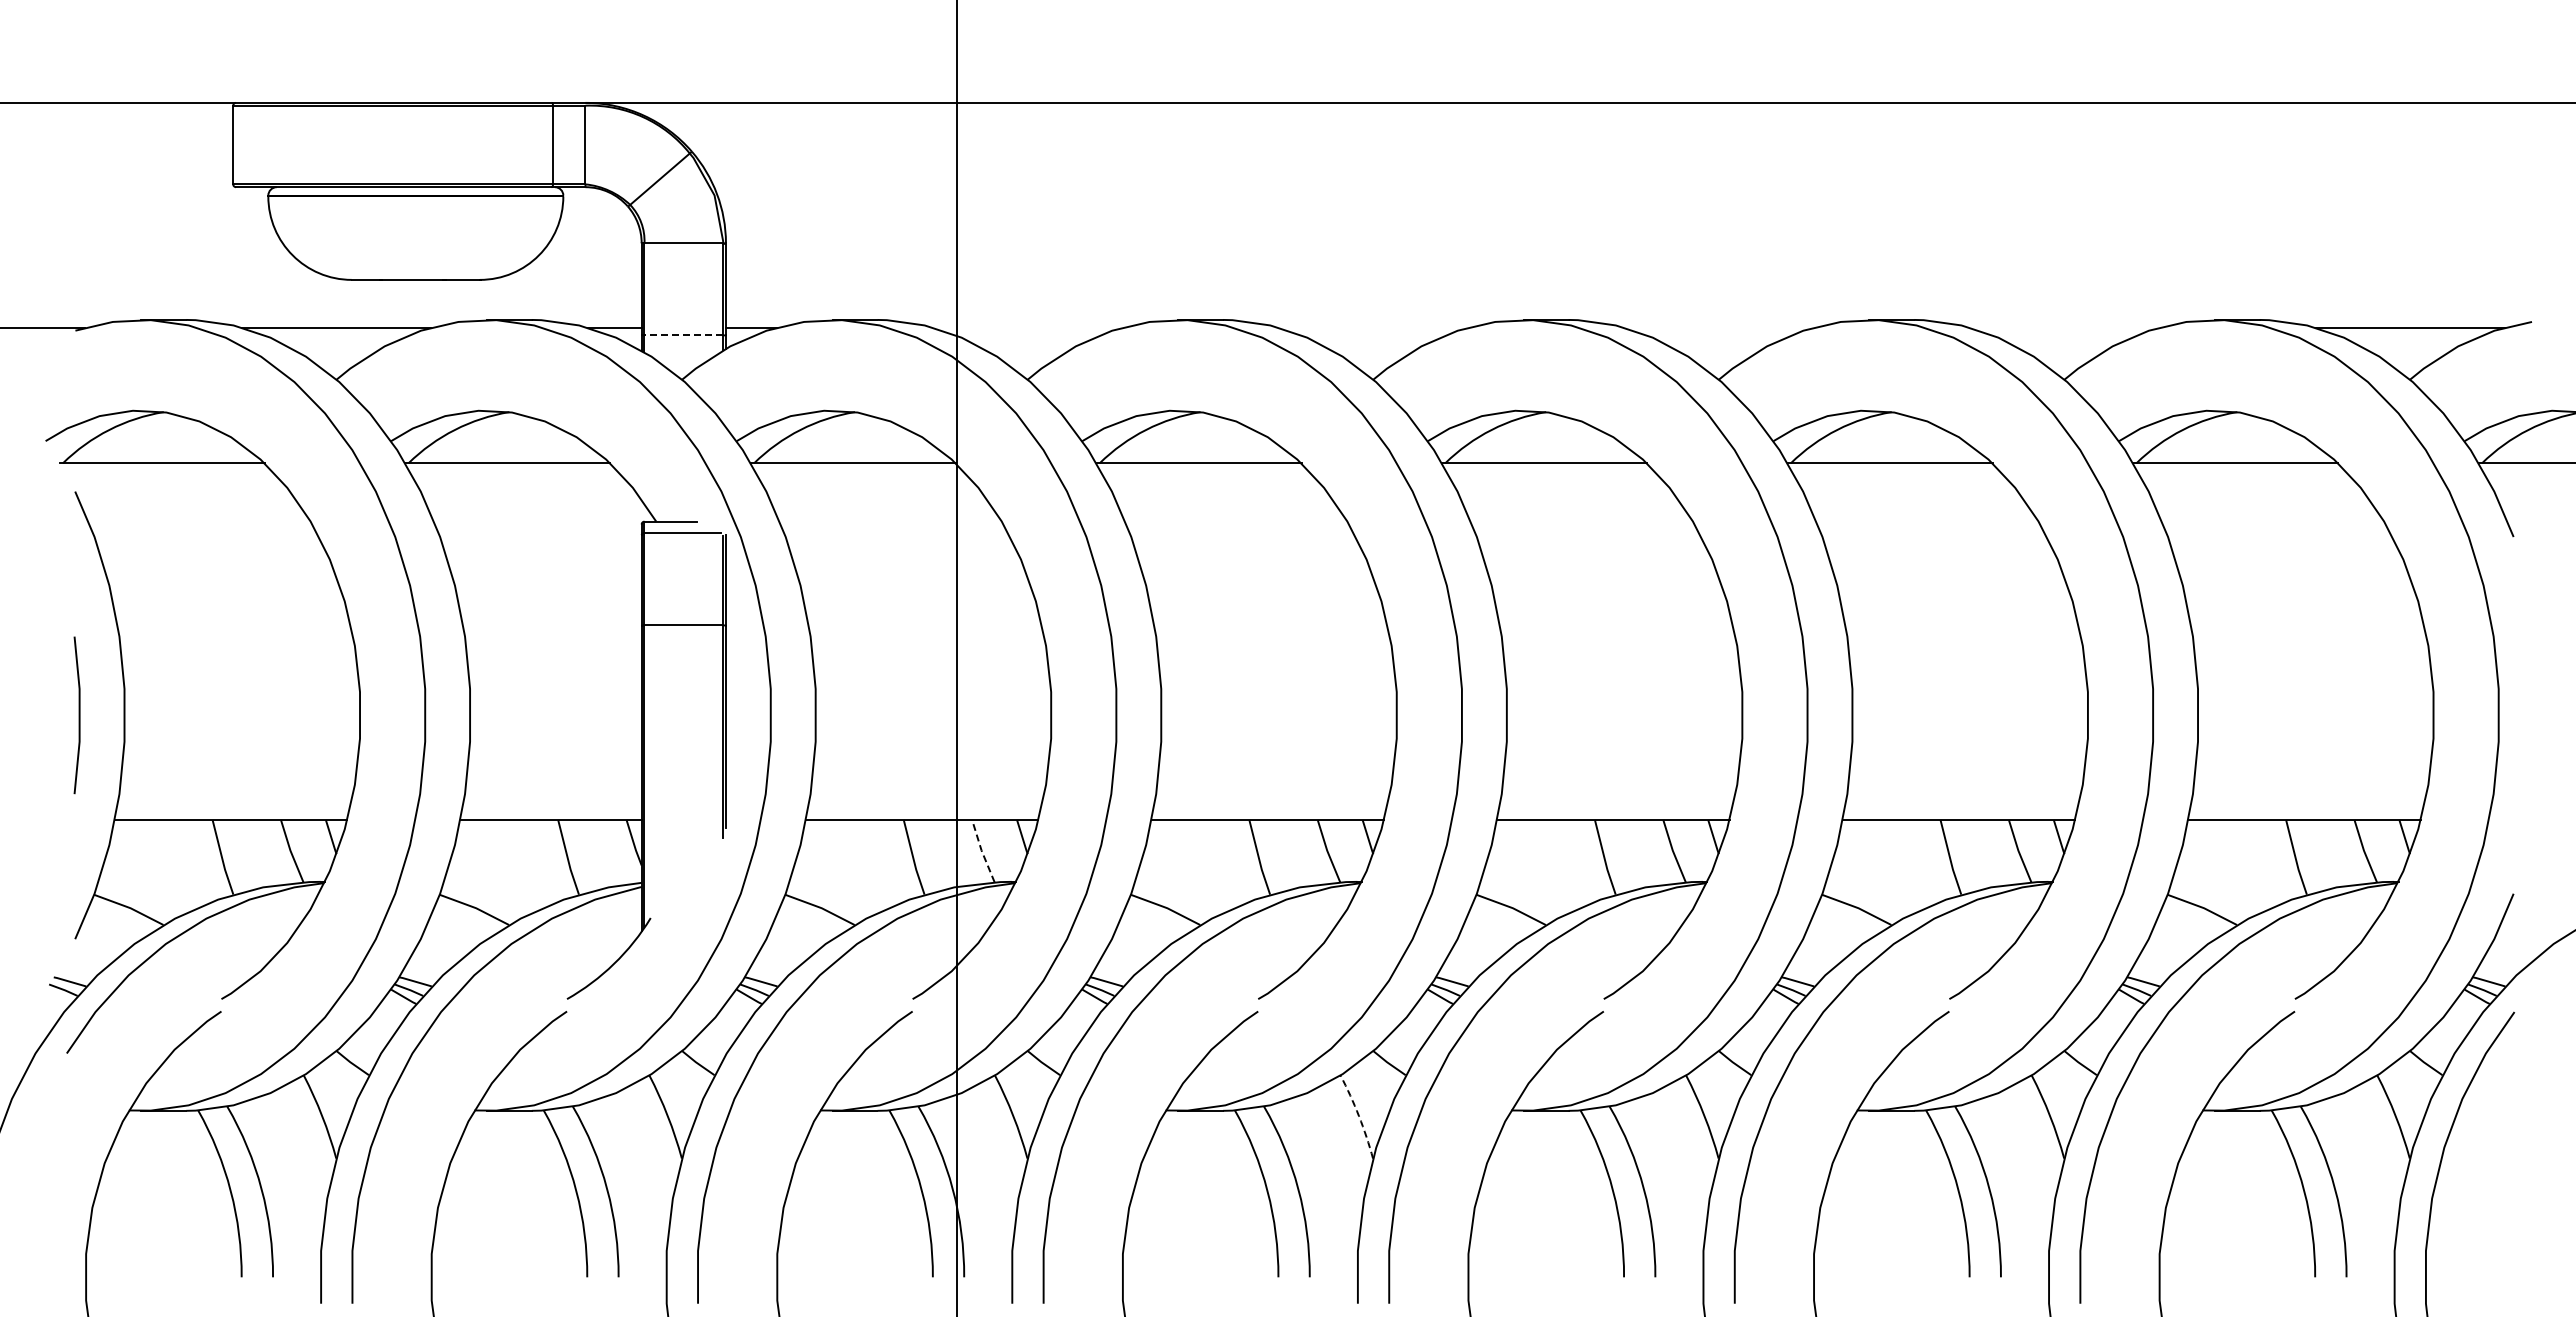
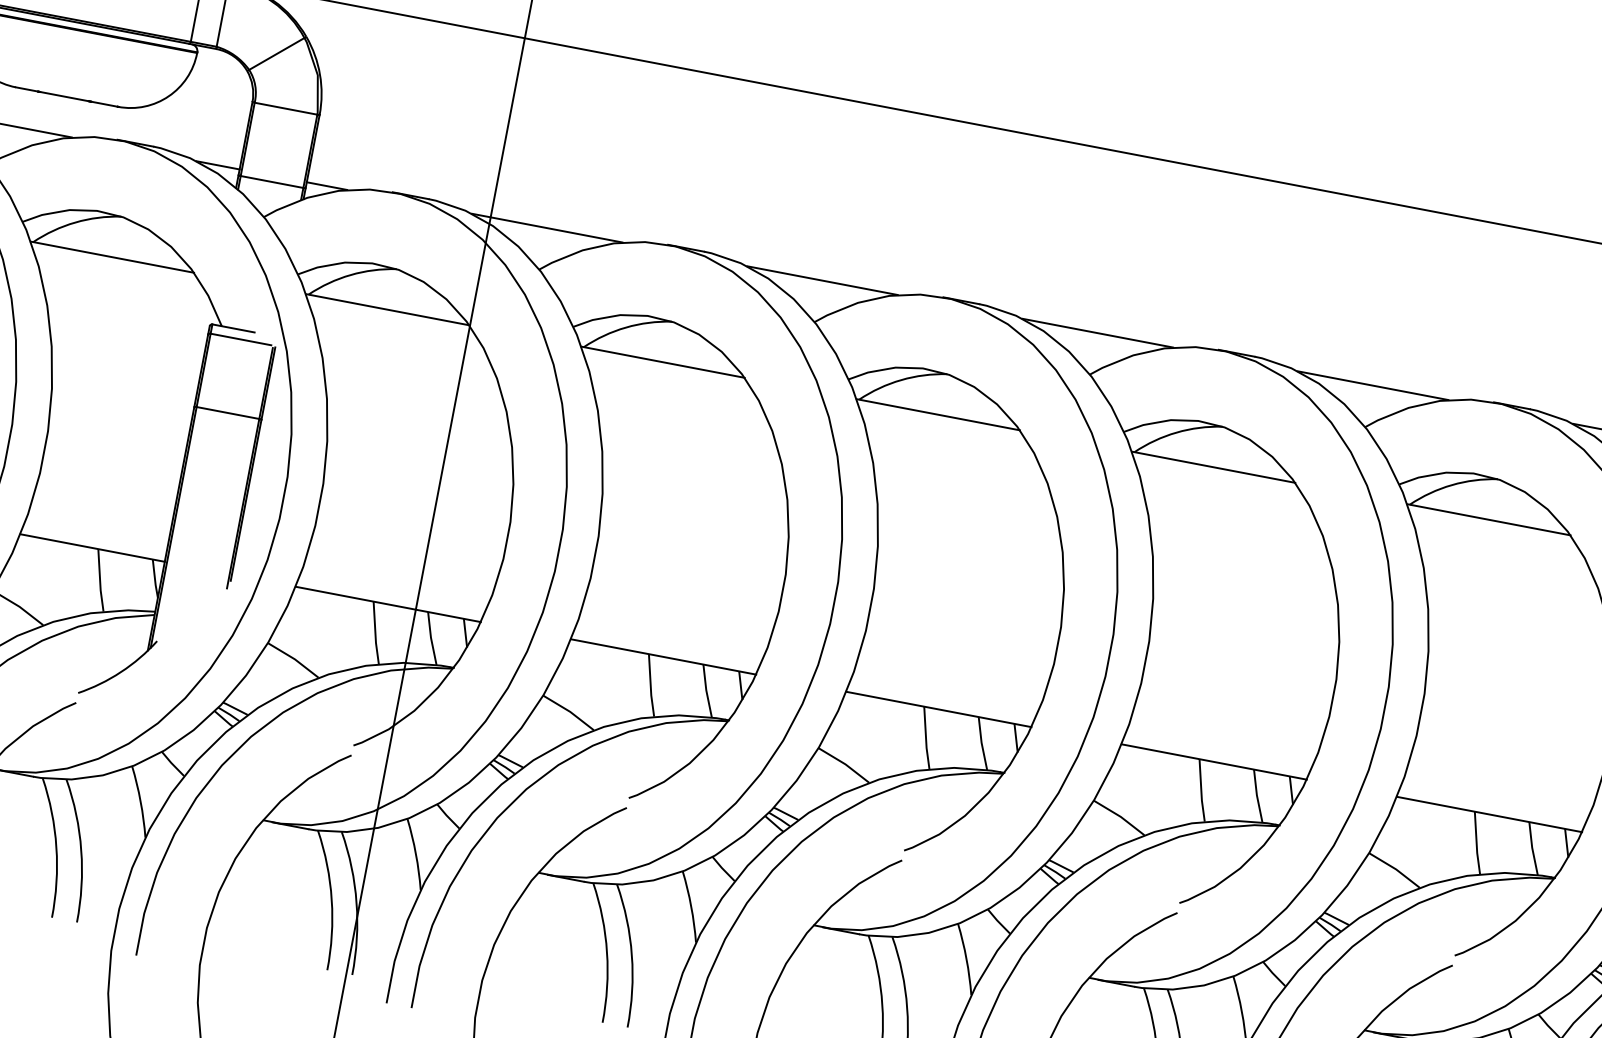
line: (1027, 327) -> (547, 227), added
line: (1372, 327) -> (821, 280), added
line: (1718, 327) -> (1097, 332), added
line: (2064, 327) -> (1373, 385), added
line: (683, 335) -> (271, 182), dashed -> solid
line: (981, 851) -> (430, 638), dashed -> solid
arc: (1359, 1116) -> (691, 906), dashed -> solid

